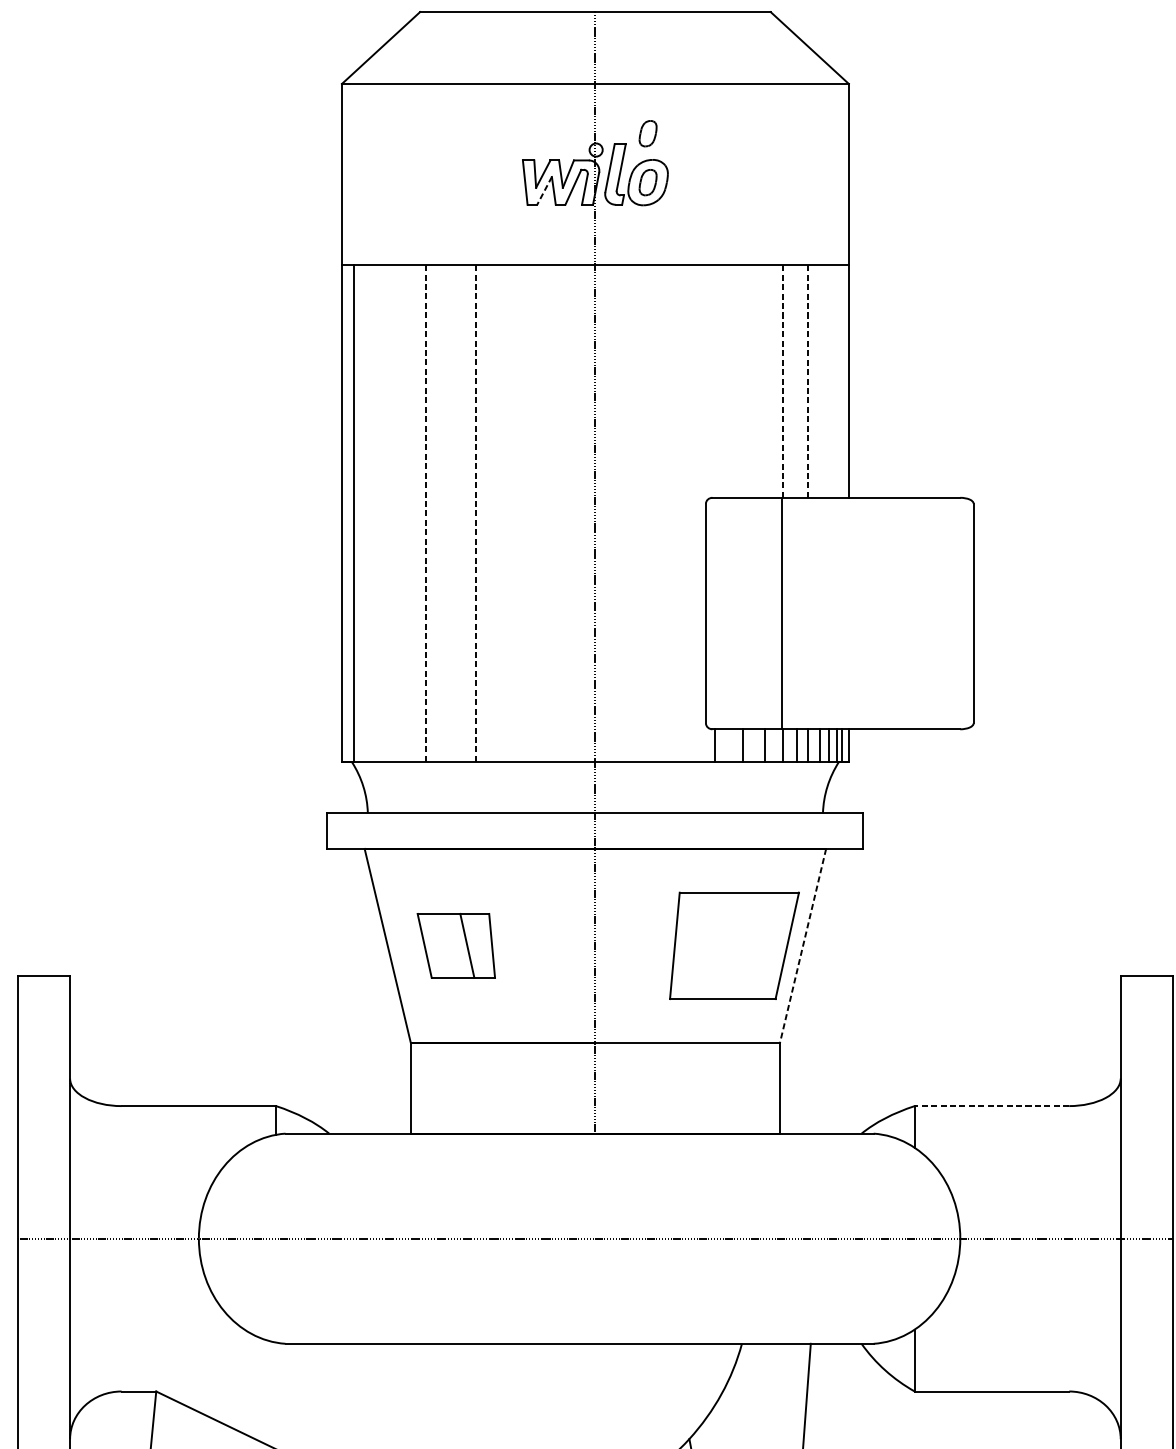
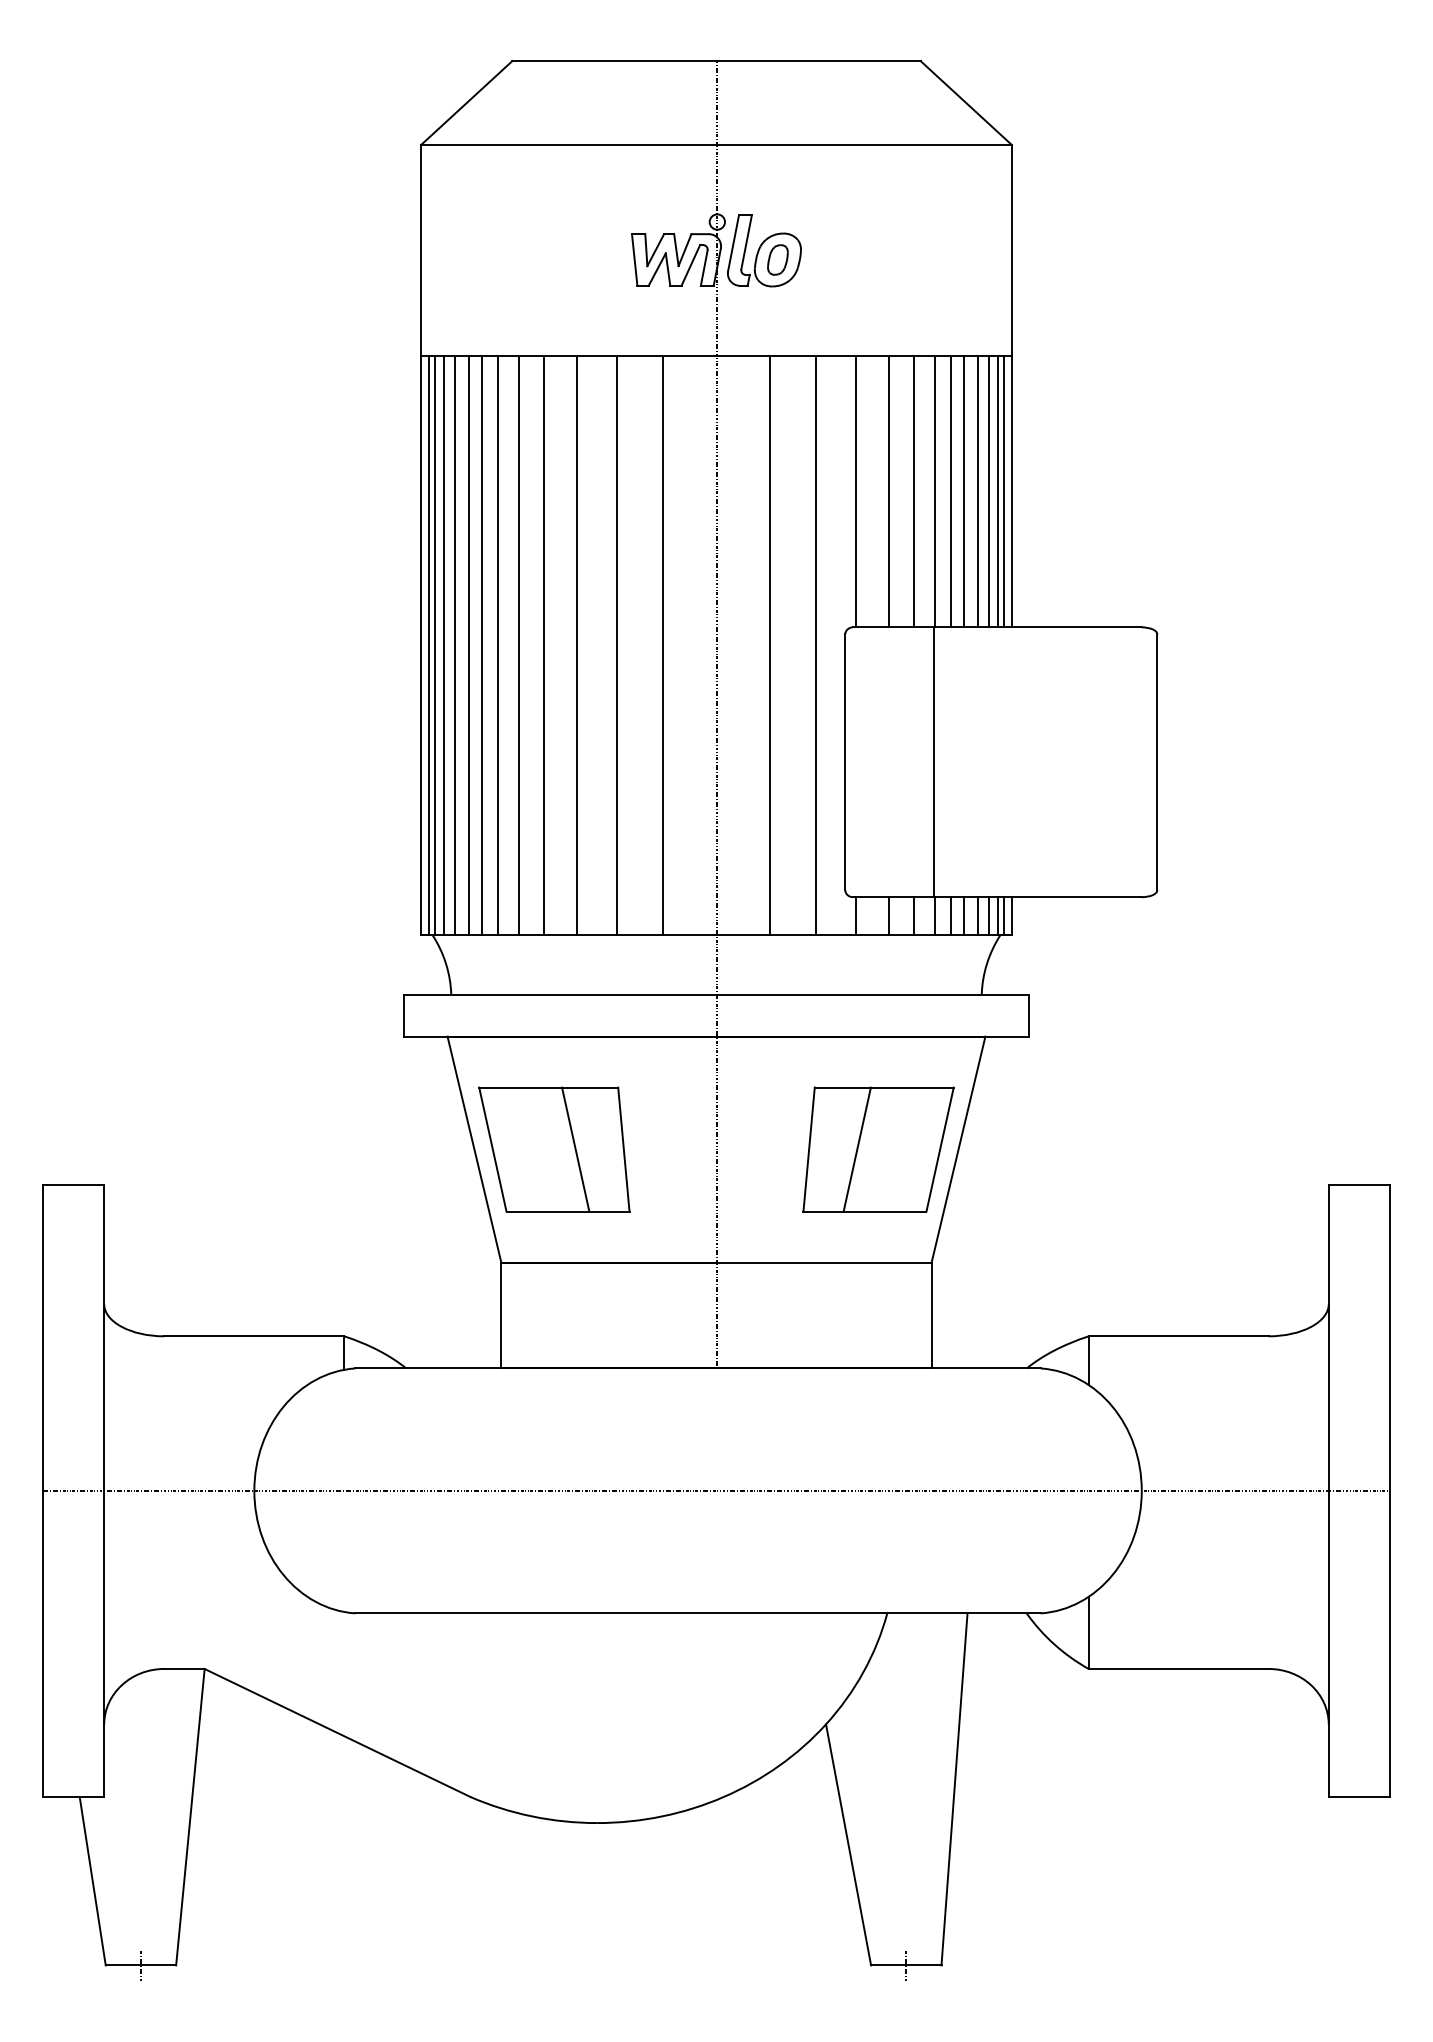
part: (647, 133) -> (777, 202), removed
line: (544, 191) -> (657, 270), dashed -> solid
line: (715, 381) -> (856, 491), added
line: (742, 381) -> (888, 491), added
line: (765, 381) -> (914, 491), added
line: (782, 381) -> (934, 491), dashed -> solid
line: (797, 381) -> (951, 491), added
line: (808, 381) -> (964, 491), dashed -> solid
line: (820, 381) -> (978, 491), added
line: (828, 381) -> (988, 491), added
line: (837, 381) -> (998, 491), added
line: (842, 381) -> (1004, 491), added
line: (348, 513) -> (428, 645), added
line: (362, 513) -> (444, 645), added
line: (370, 513) -> (454, 645), added
line: (382, 513) -> (468, 645), added
line: (393, 513) -> (481, 645), added
line: (408, 513) -> (498, 645), added
line: (425, 513) -> (518, 645), dashed -> solid
line: (447, 513) -> (544, 645), added
line: (475, 513) -> (576, 645), dashed -> solid
line: (510, 513) -> (617, 645), added
line: (549, 513) -> (662, 645), added
line: (641, 513) -> (770, 645), added
line: (680, 513) -> (815, 645), added
part: (456, 945) -> (554, 1149), size x1.67
line: (715, 945) -> (856, 1149), added
line: (803, 946) -> (958, 1150), dashed -> solid
line: (991, 1106) -> (1178, 1336), dashed -> solid

